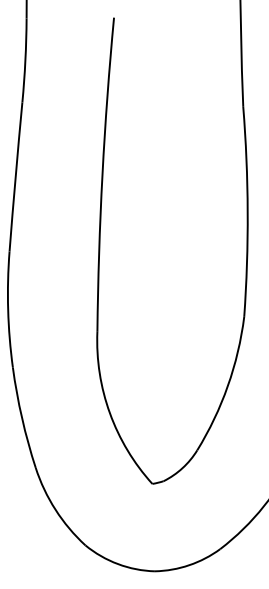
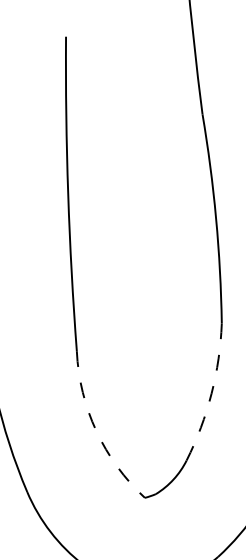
arc: (227, 386) -> (211, 394), solid -> dashed
arc: (109, 413) -> (96, 431), solid -> dashed

